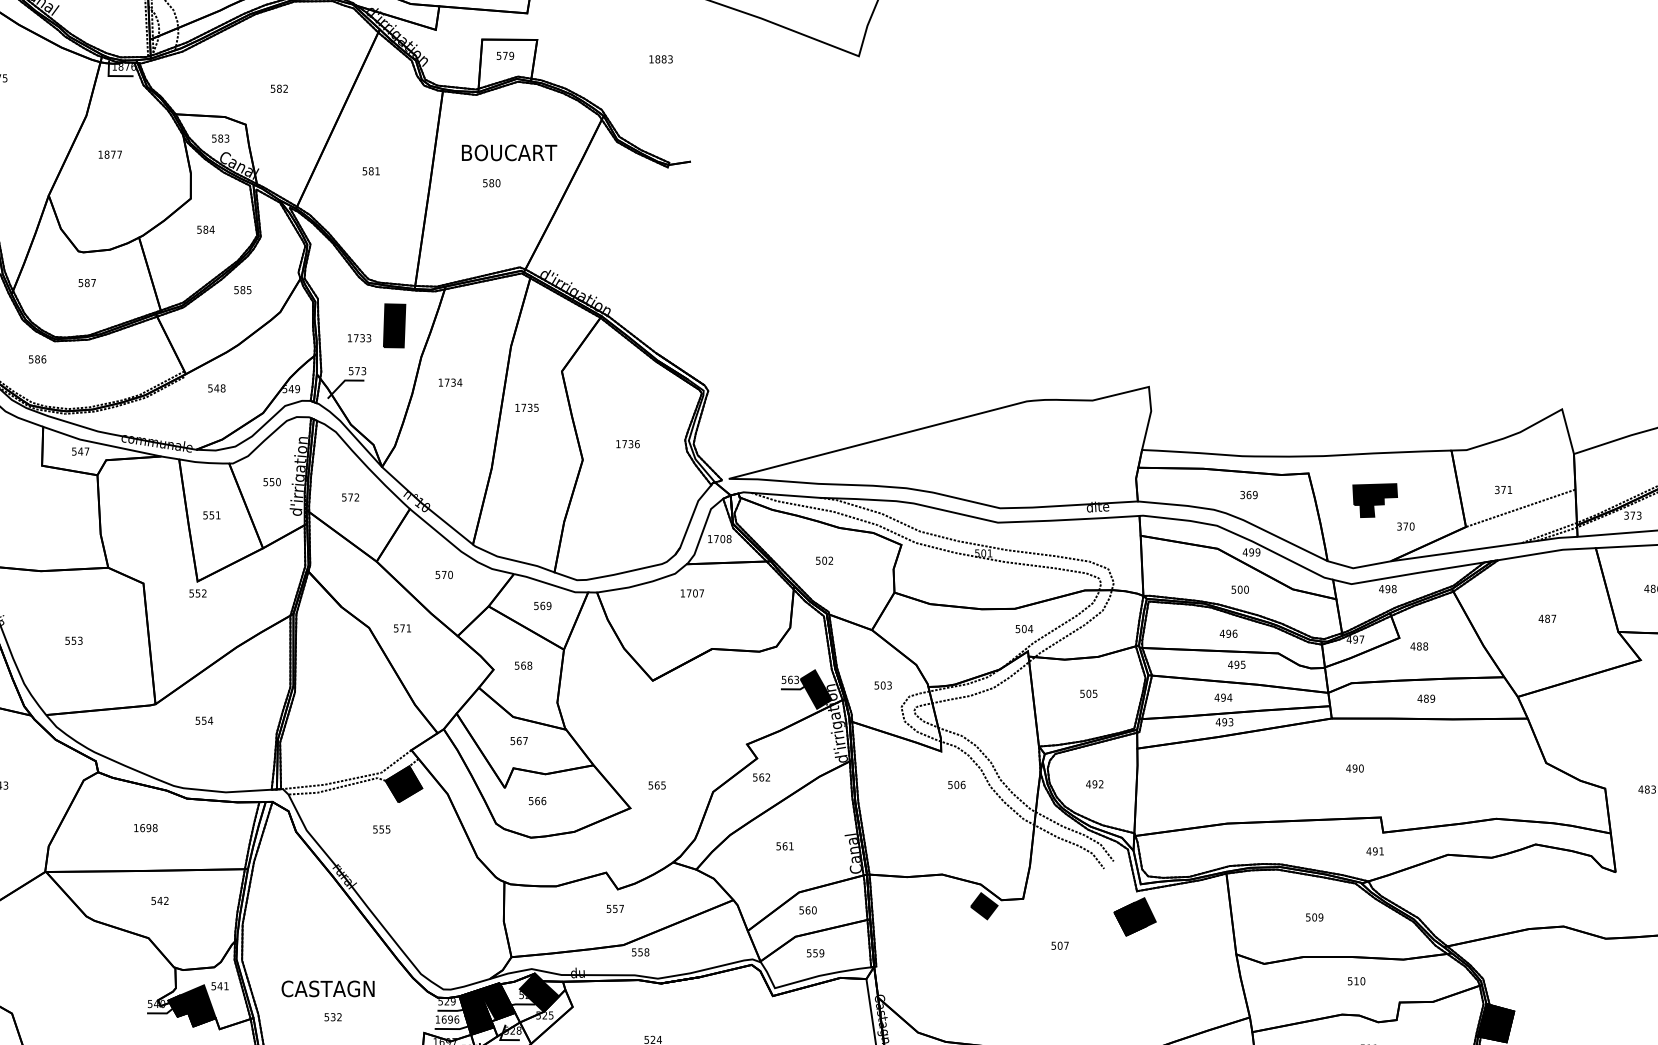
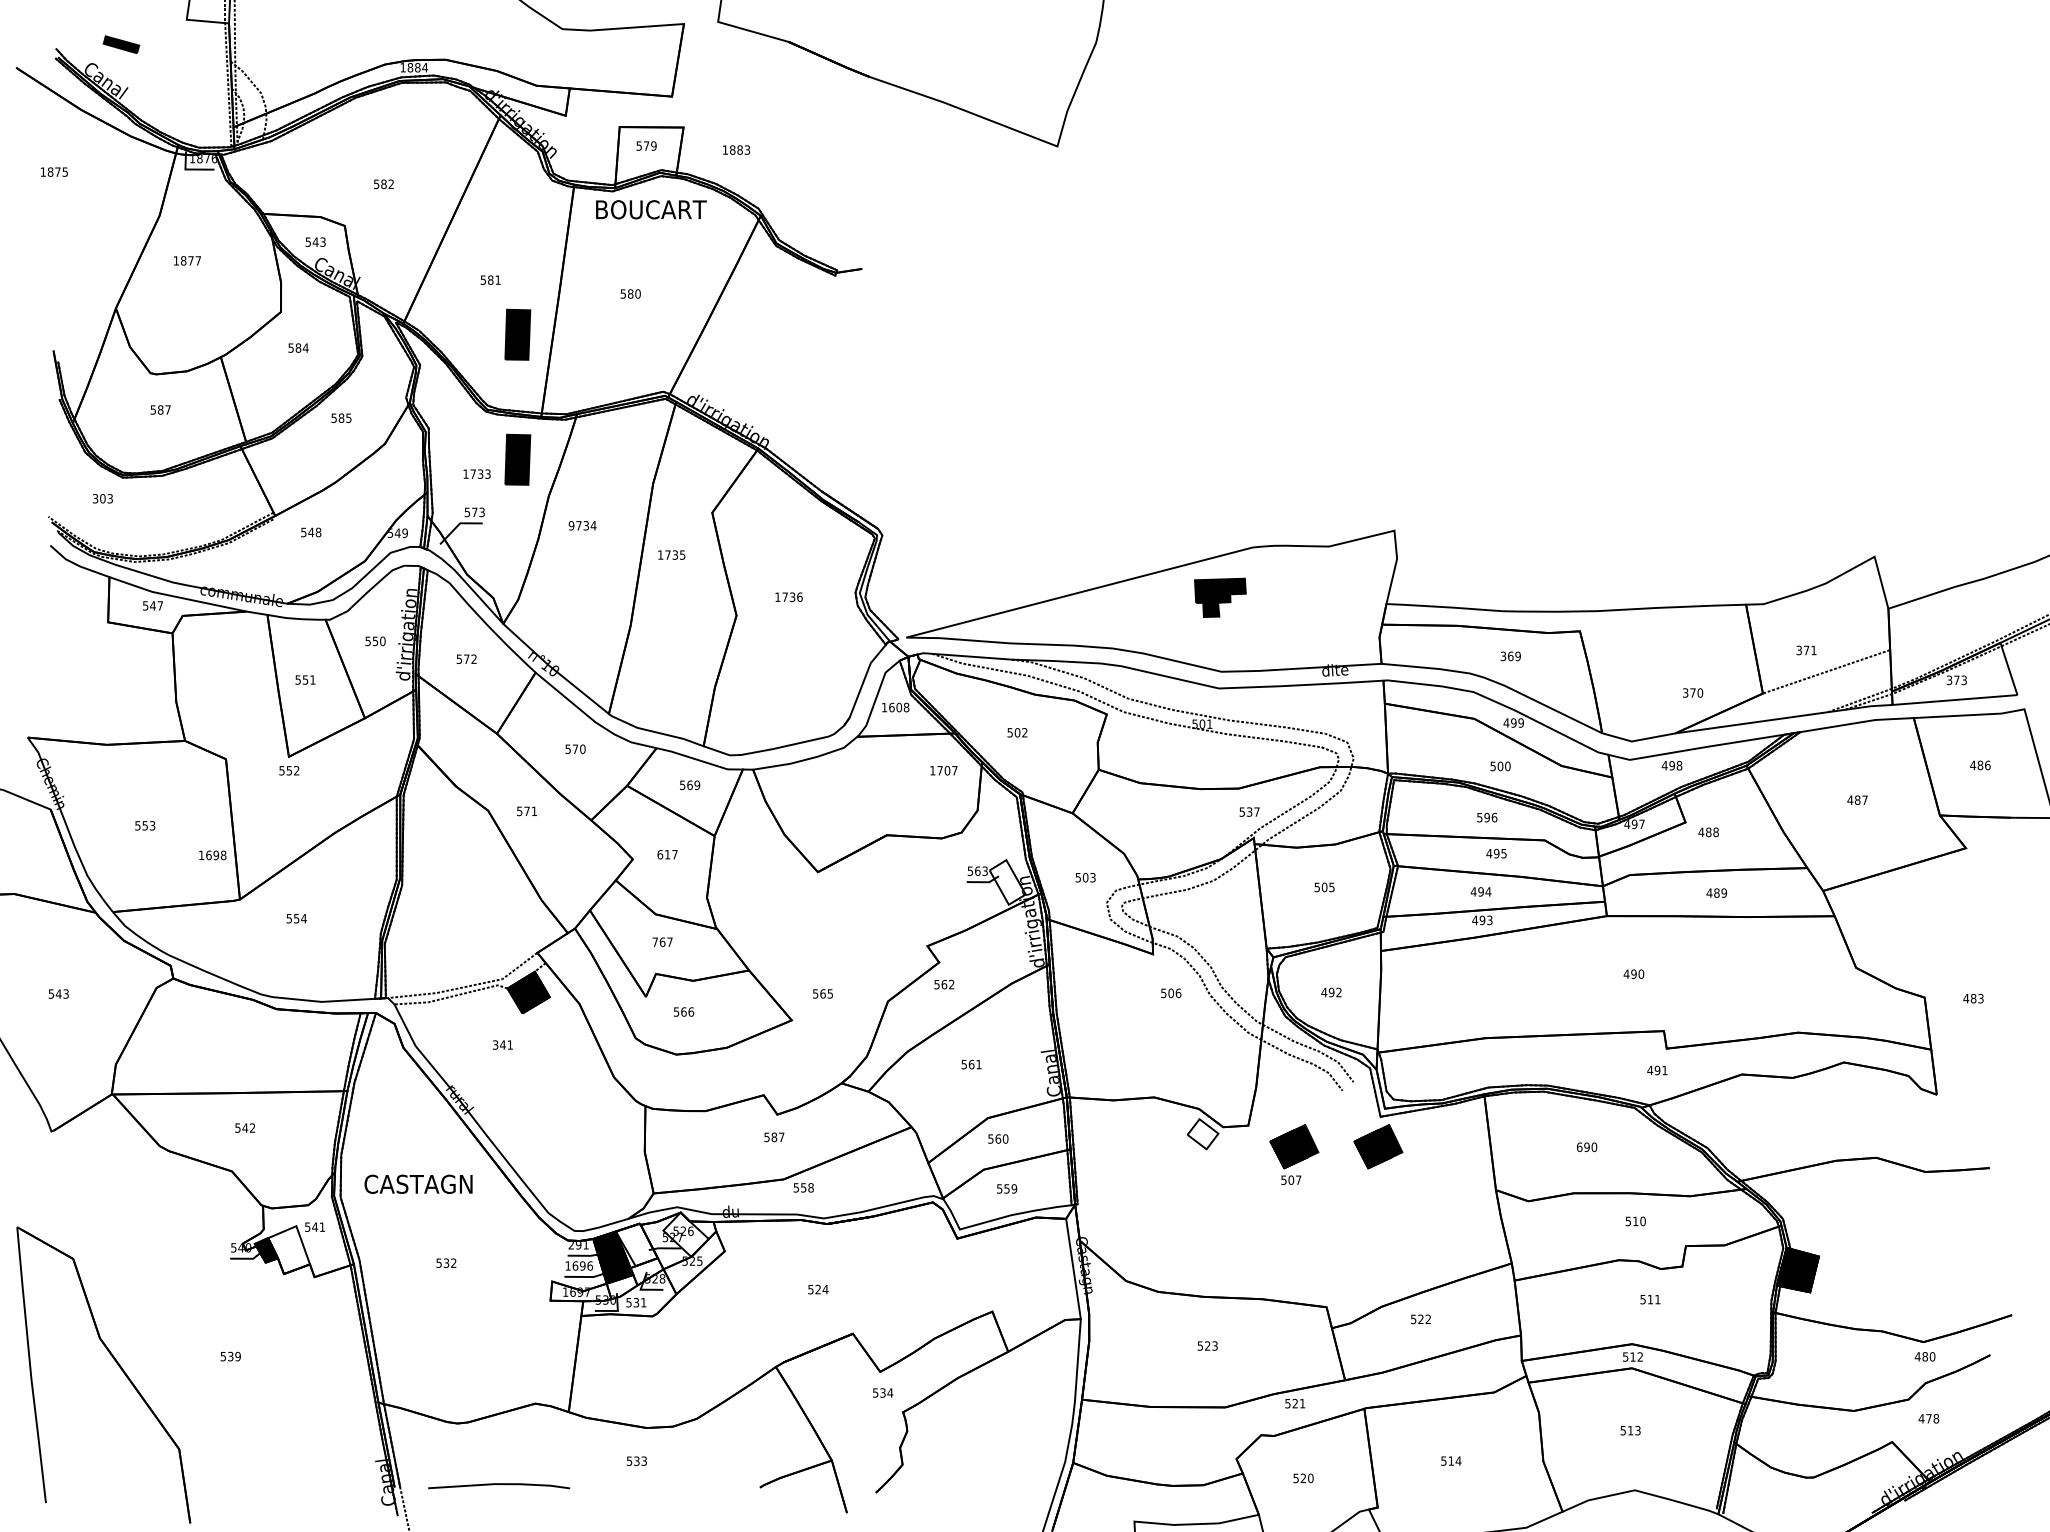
text: (661, 58) -> (736, 149), moved
text: (220, 138) -> (315, 241), 583 -> 543
text: (509, 152) -> (651, 209), moved
part: (394, 218) -> (517, 334), added
text: (38, 359) -> (103, 498), 586 -> 303
text: (440, 382) -> (571, 525), 1734 -> 9734
part: (1375, 500) -> (1220, 597), moved
text: (716, 539) -> (891, 707), 1708 -> 1608
text: (692, 593) -> (943, 770), moved
text: (1026, 628) -> (1252, 811), 504 -> 537
text: (1222, 633) -> (1479, 817), 496 -> 596
text: (523, 665) -> (667, 854), 568 -> 617
fill: (815, 689) -> (1007, 882), removed
text: (512, 741) -> (654, 942), 567 -> 767
text: (145, 828) -> (212, 855), moved
text: (381, 829) -> (502, 1044), 555 -> 341
fill: (983, 906) -> (1202, 1134), removed
text: (615, 909) -> (774, 1137), 557 -> 587
part: (1062, 916) -> (1294, 1146), added
text: (1314, 917) -> (1586, 1147), 509 -> 690
text: (328, 988) -> (418, 1183), moved
fill: (538, 992) -> (685, 1234), removed
text: (446, 1001) -> (578, 1245), 529 -> 291
fill: (496, 1001) -> (636, 1244), removed
fill: (198, 1006) -> (289, 1250), removed

